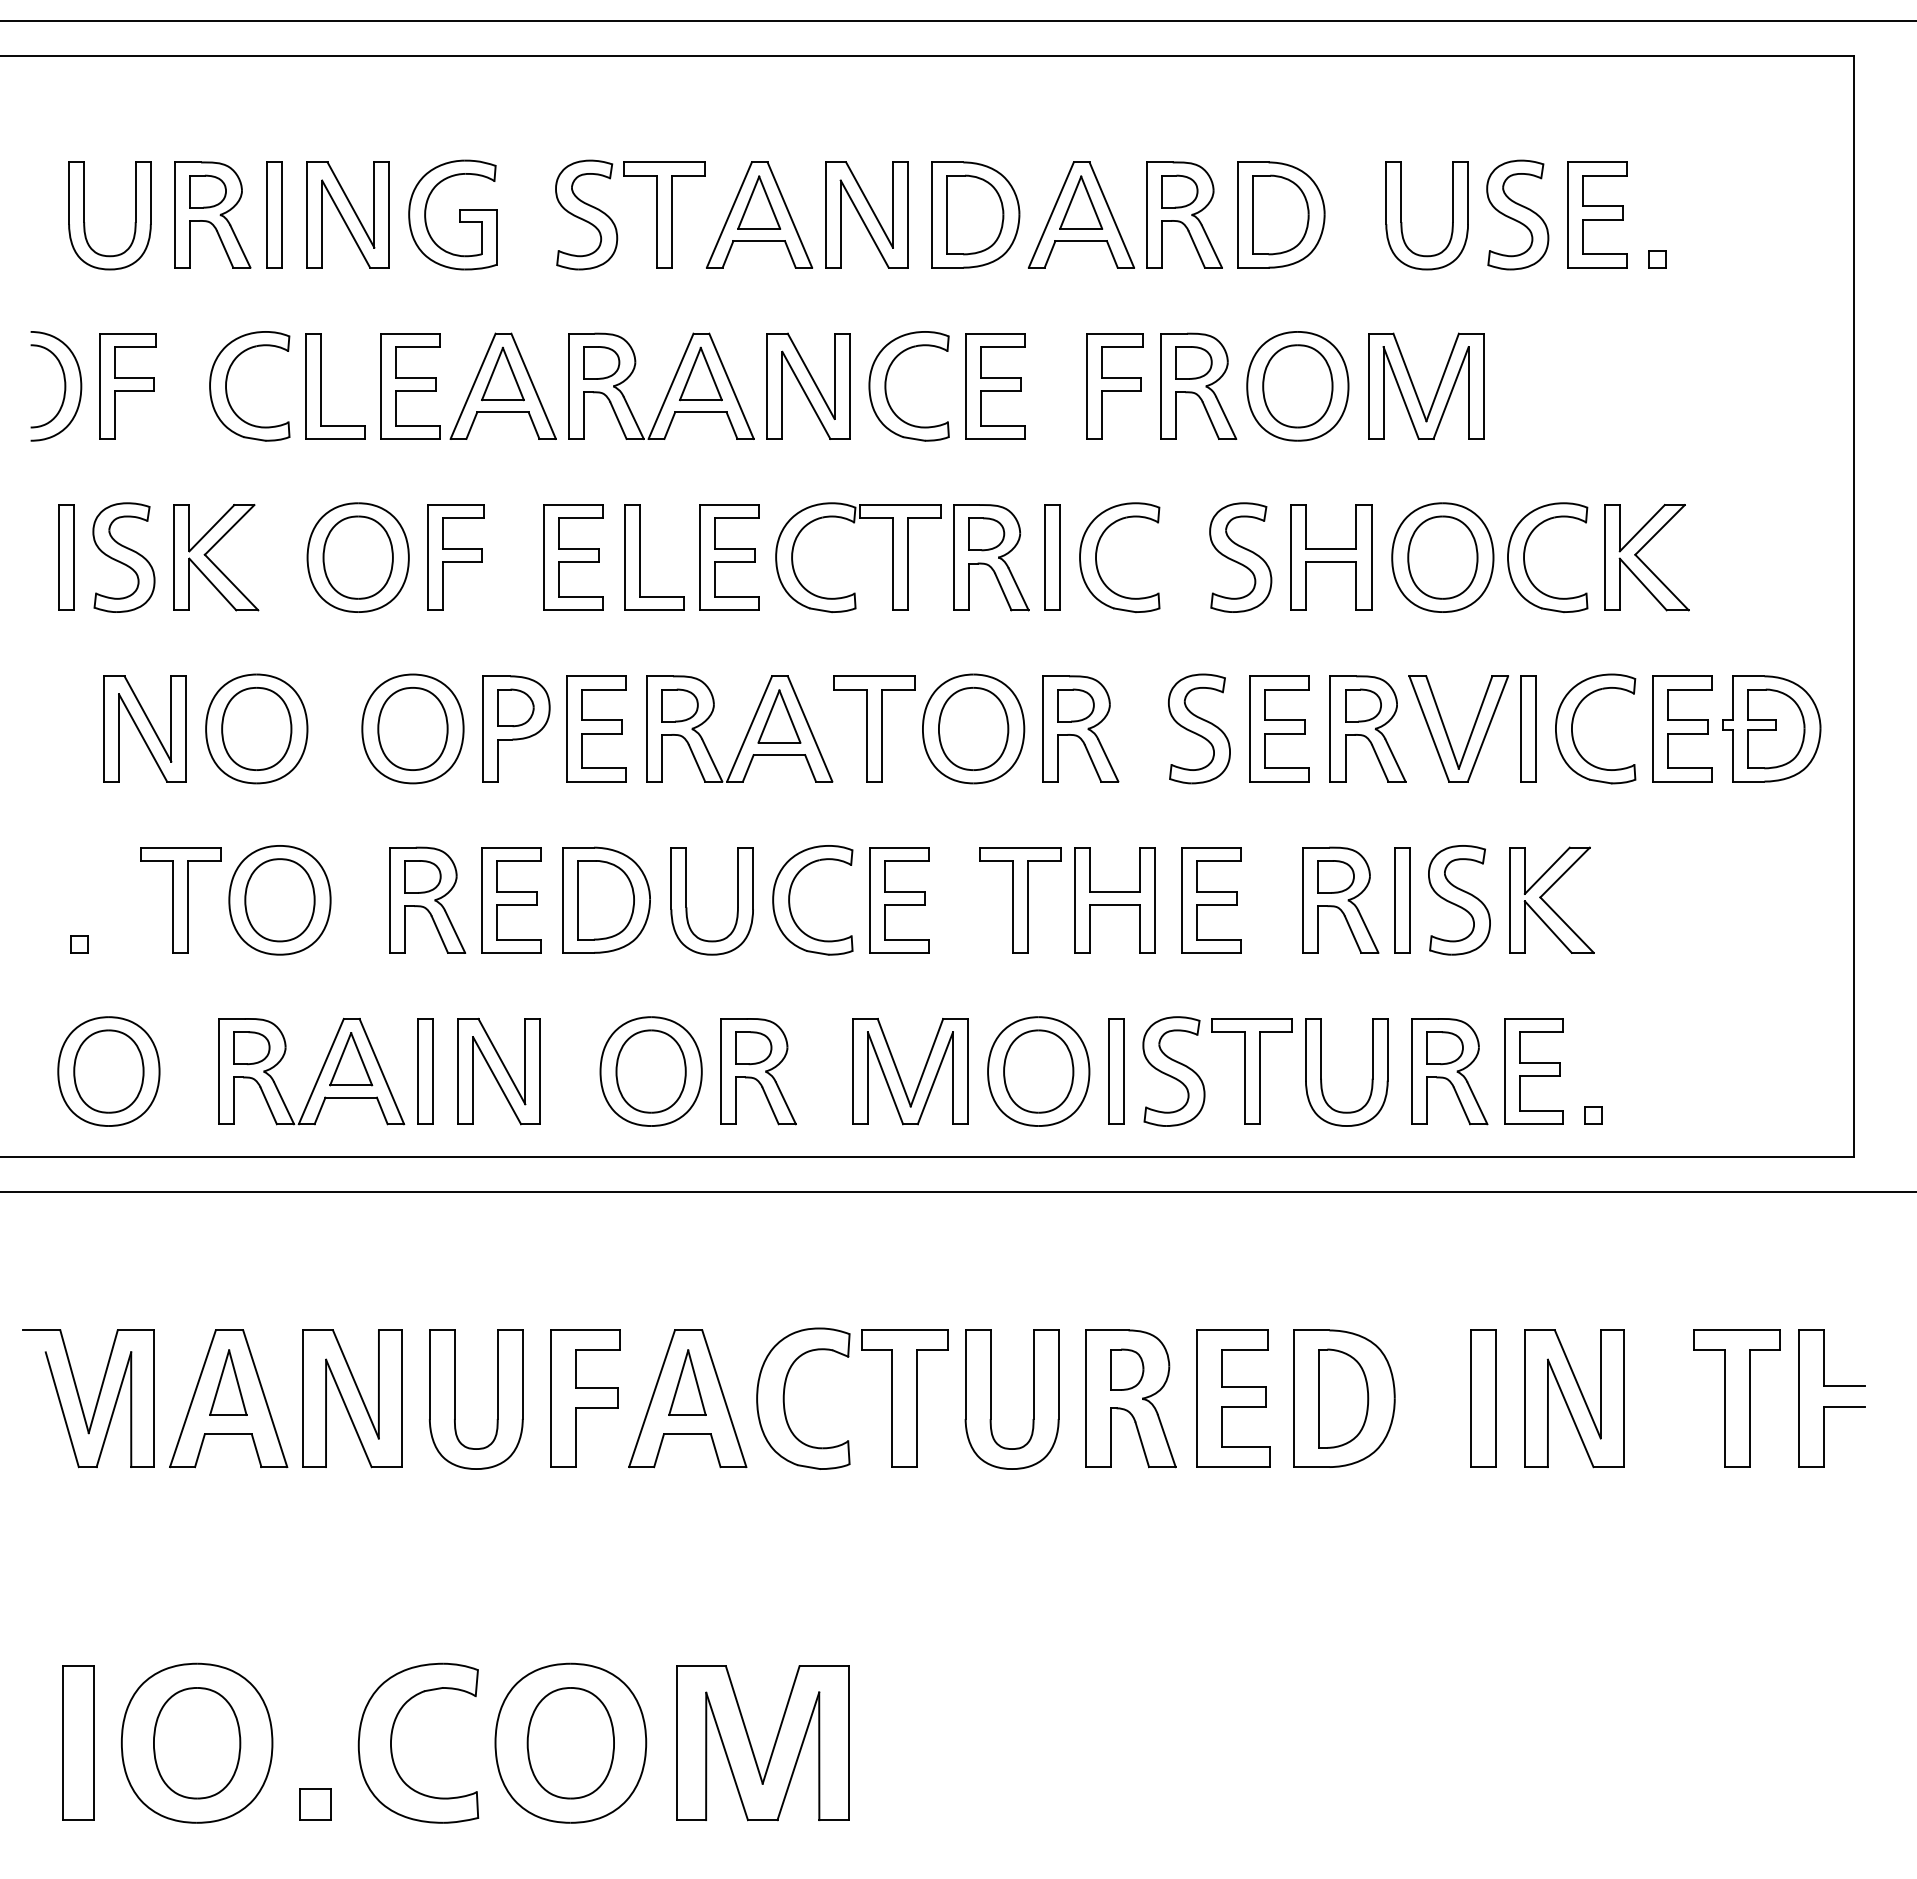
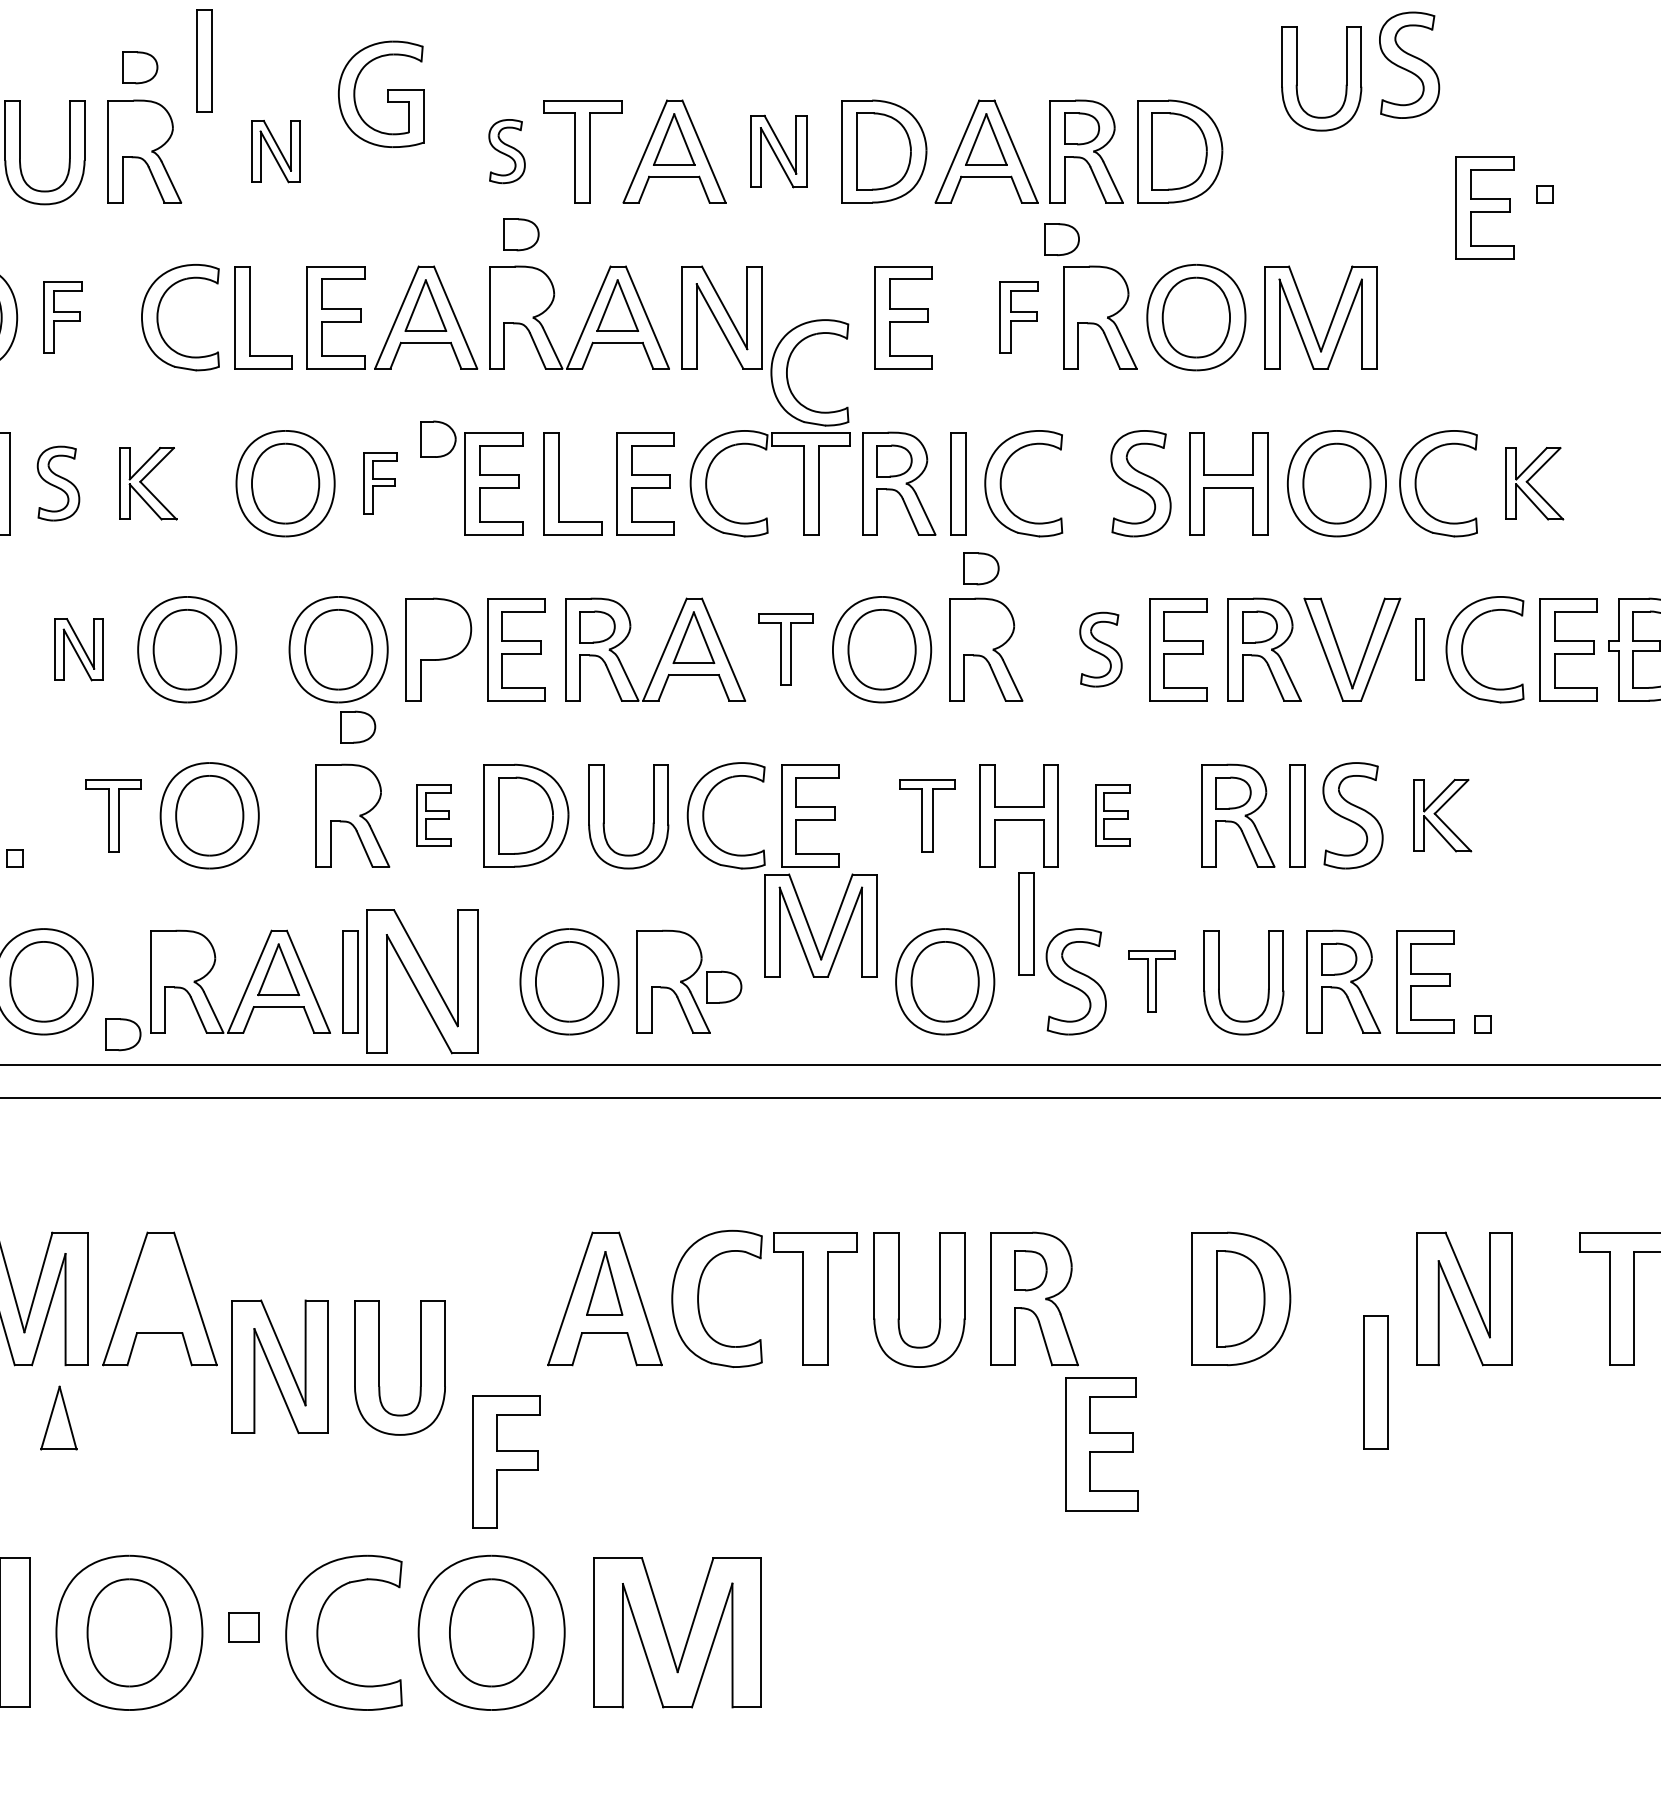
part: (207, 191) -> (139, 67), moved
part: (274, 214) -> (204, 60), moved
part: (347, 214) -> (275, 151), size x0.6
part: (459, 214) -> (387, 93), moved
part: (586, 214) -> (506, 151), size x0.6
part: (866, 214) -> (778, 151), size x0.7
part: (1517, 214) -> (1409, 64), moved
part: (1597, 214) -> (1484, 207), moved
part: (1401, 215) -> (1296, 78), moved
part: (601, 362) -> (521, 234), moved
part: (1193, 362) -> (1061, 239), moved
part: (127, 386) -> (61, 317), size x0.7
part: (886, 386) -> (787, 373), moved
part: (1114, 386) -> (1018, 317), size x0.7
part: (123, 557) -> (58, 483), size x0.7
part: (216, 557) -> (148, 483), size x0.7
part: (455, 557) -> (379, 483), size x0.6
part: (1646, 557) -> (1534, 483), size x0.7
part: (1075, 705) -> (980, 568), moved
part: (515, 707) -> (438, 438), moved
part: (144, 728) -> (78, 649), size x0.6
part: (874, 728) -> (786, 649), size x0.7
part: (1199, 728) -> (1101, 649), size x0.7
part: (1528, 728) -> (1419, 649), size x0.6
part: (422, 876) -> (357, 726), moved
part: (1551, 899) -> (1442, 815), size x0.7
part: (180, 900) -> (113, 815), size x0.7
part: (511, 900) -> (434, 815), size x0.6
part: (1020, 900) -> (927, 815), size x0.7
part: (1211, 900) -> (1112, 815), size x0.6
part: (251, 1048) -> (123, 1035), moved
part: (753, 1048) -> (723, 987), moved
part: (498, 1071) -> (421, 981), size x1.4
part: (1116, 1071) -> (1026, 923), moved
part: (1251, 1071) -> (1151, 981), size x0.6
part: (900, 1075) -> (811, 929), moved
part: (228, 1382) -> (59, 1417), moved
part: (352, 1398) -> (280, 1366), moved
part: (585, 1398) -> (505, 1461), moved
part: (1233, 1398) -> (1102, 1444), moved
part: (1483, 1398) -> (1376, 1382), moved
part: (455, 1399) -> (379, 1367), moved
part: (315, 1804) -> (244, 1627), moved

